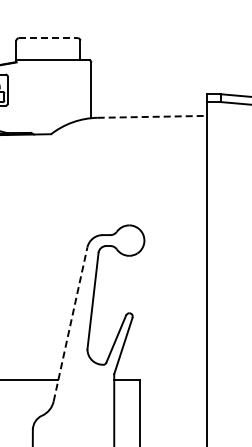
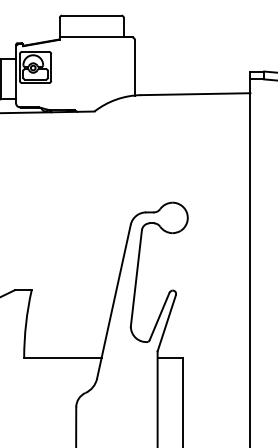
line: (48, 38) -> (91, 15), dashed -> solid
line: (152, 117) -> (195, 94), dashed -> solid
line: (70, 324) -> (113, 301), dashed -> solid

